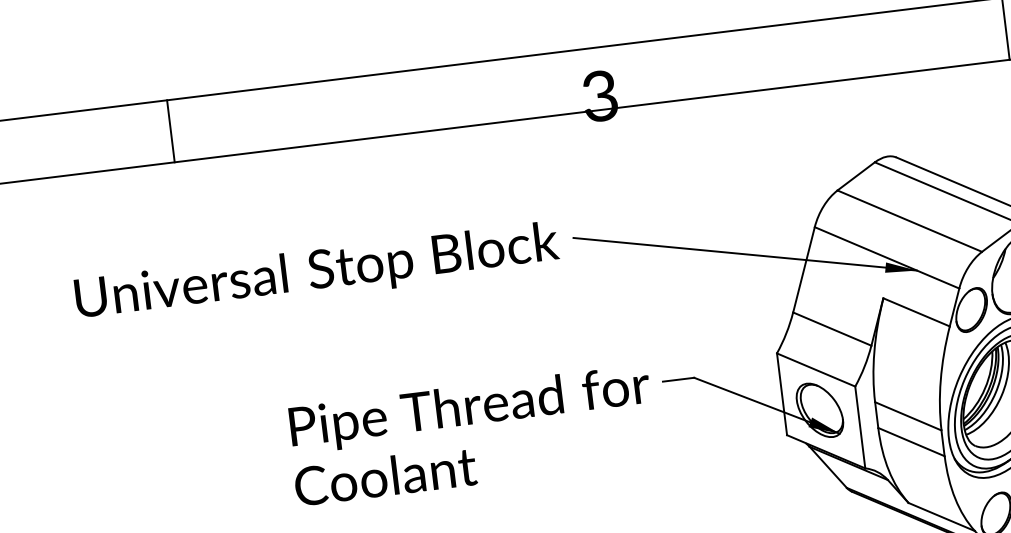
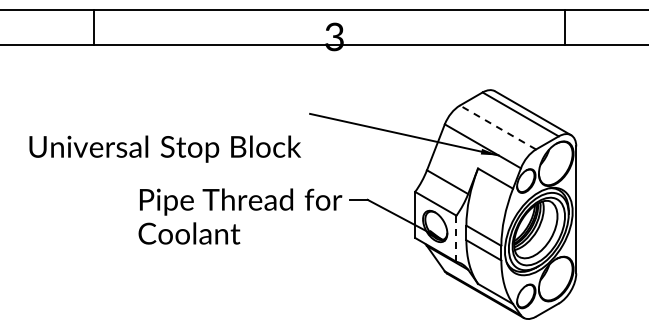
line: (910, 221) -> (498, 127), solid -> dashed
text: (315, 272) -> (164, 148), moved
line: (860, 428) -> (456, 239), solid -> dashed

